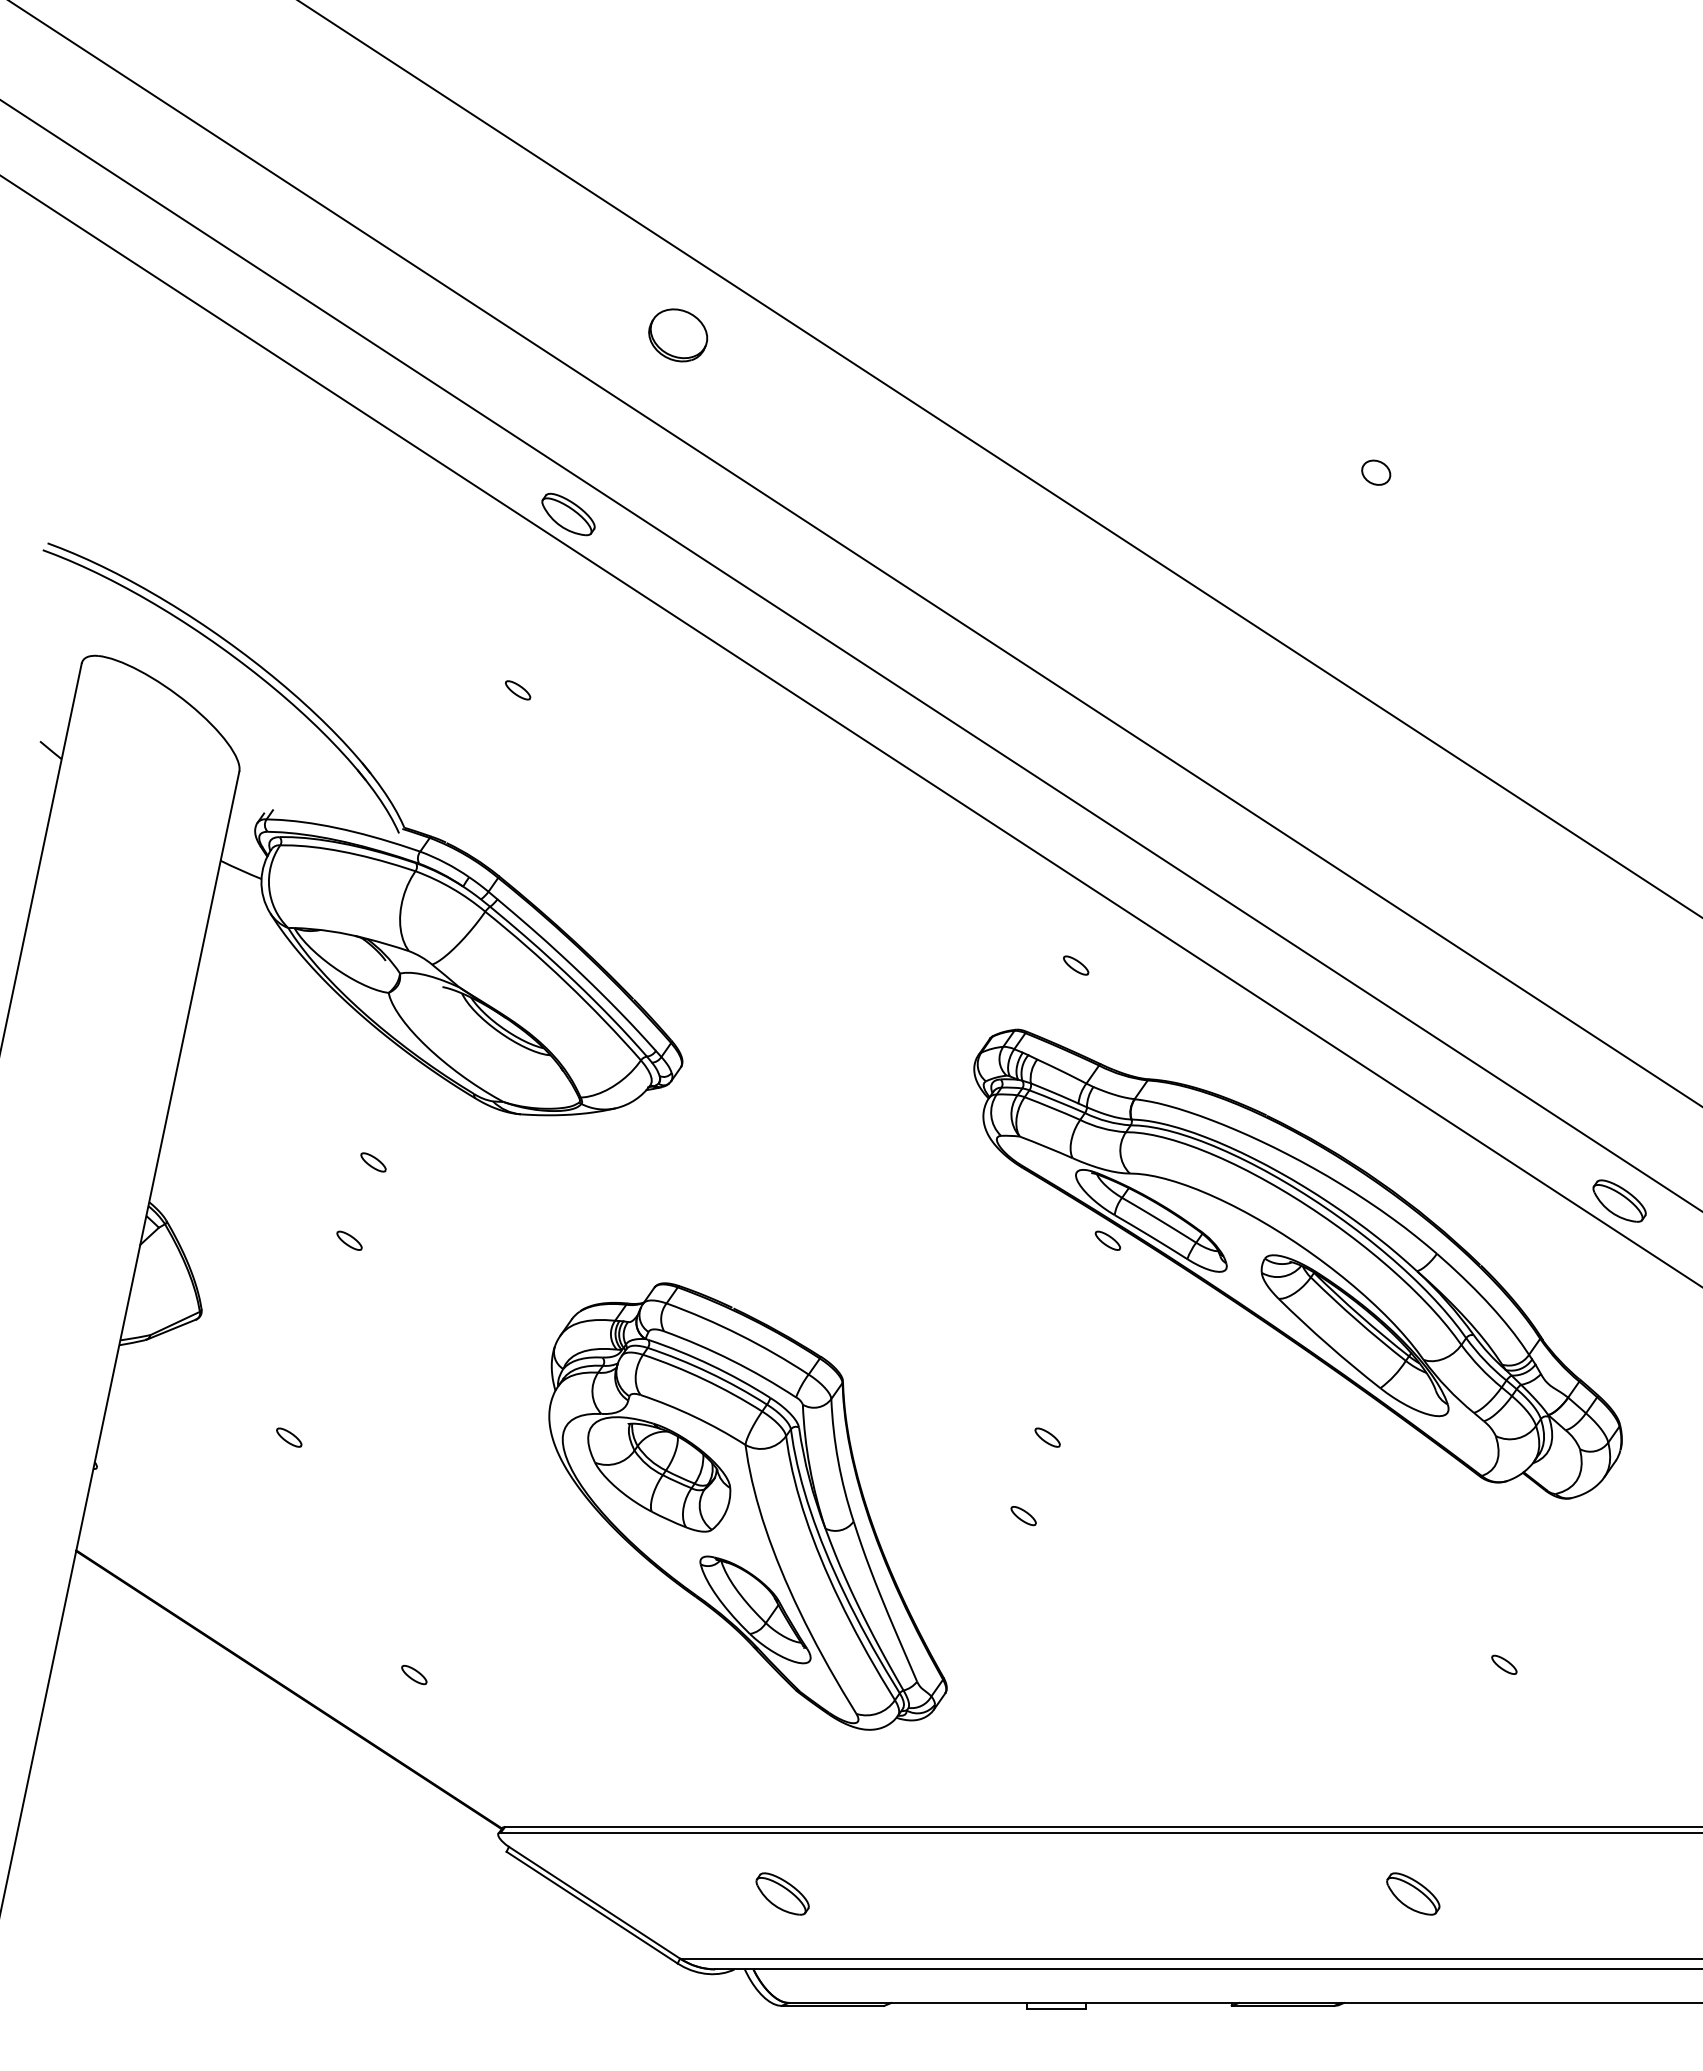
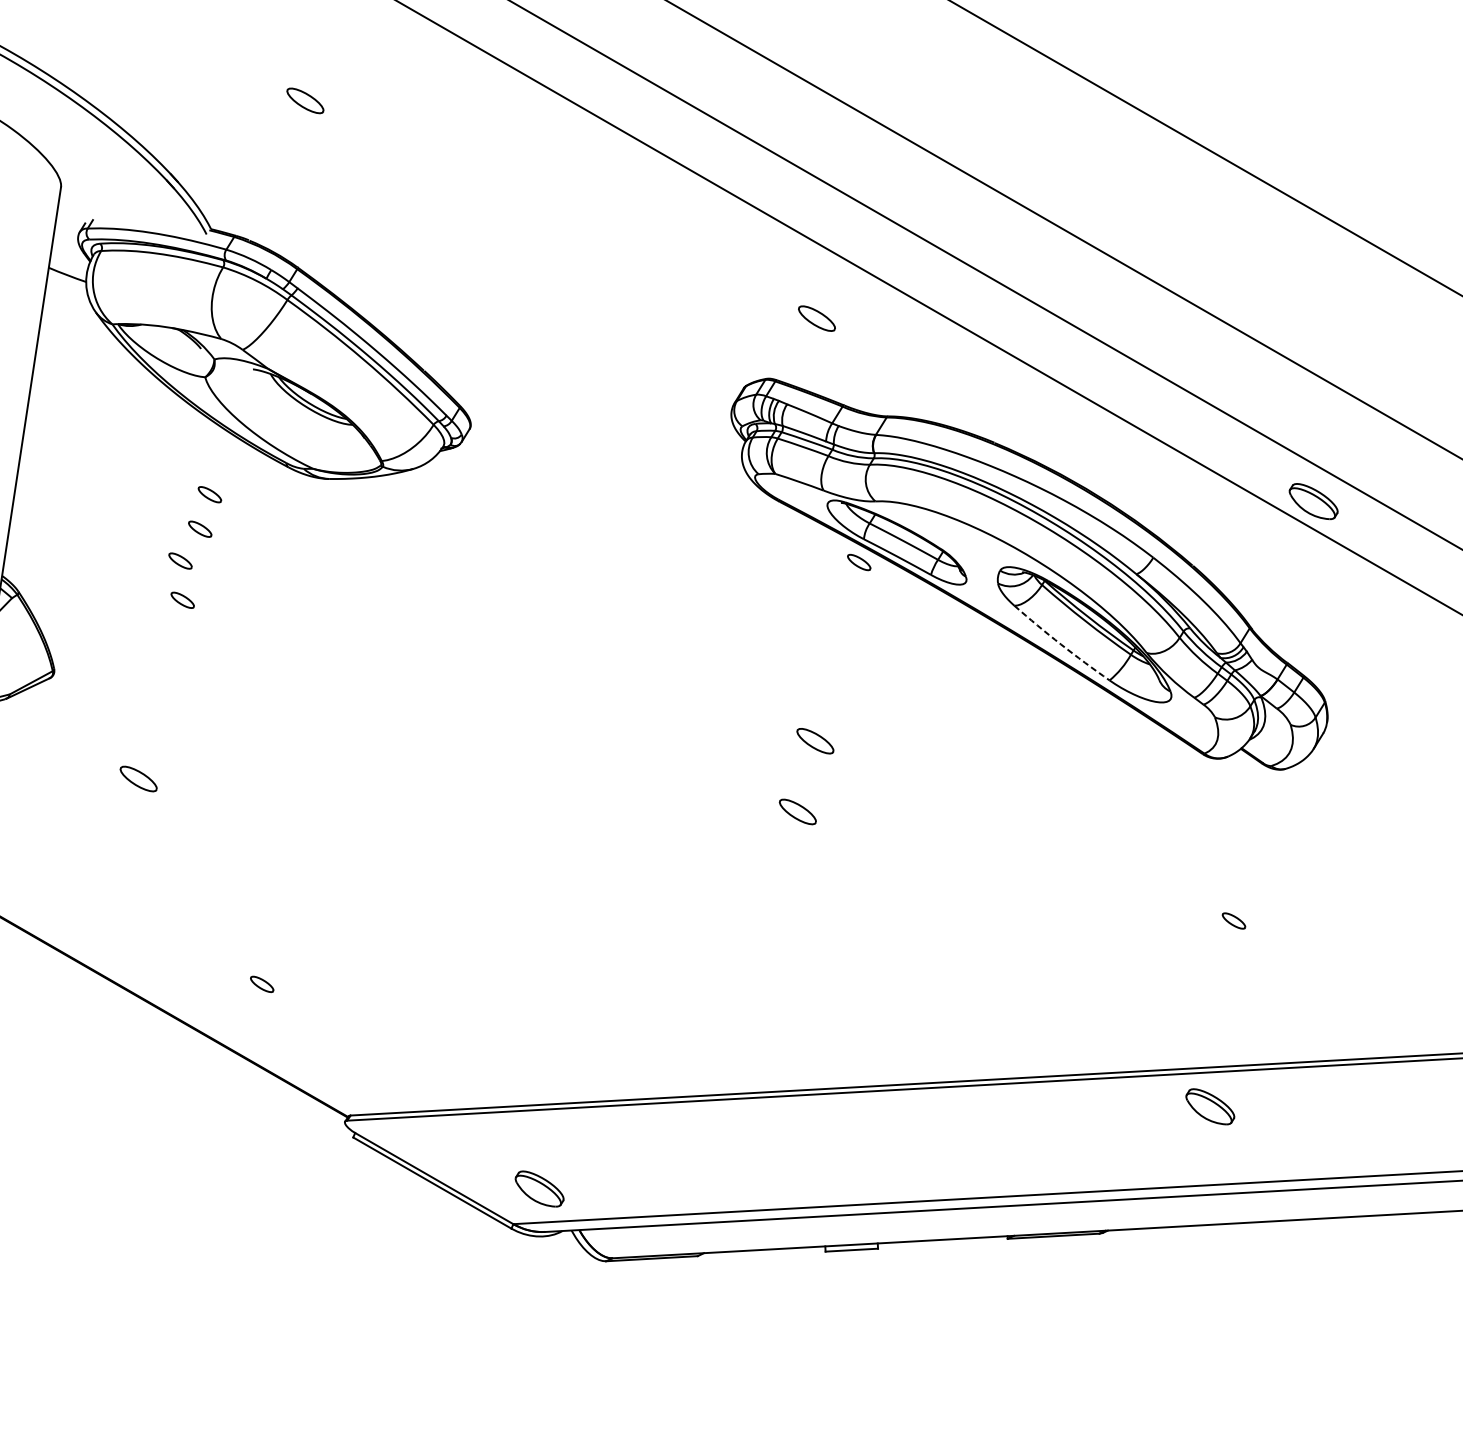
part: (518, 690) -> (305, 101), size x1.6
part: (1076, 965) -> (817, 318), size x1.6
part: (386, 1124) -> (209, 494), added
part: (349, 1196) -> (180, 560), added
arc: (1328, 1344) -> (1061, 644), solid -> dashed
part: (289, 1437) -> (138, 778), size x1.6
part: (1047, 1437) -> (815, 740), size x1.6
part: (747, 1506) -> (550, 817), removed
part: (1023, 1516) -> (797, 812), size x1.6
part: (782, 1893) -> (539, 1188), moved
part: (1413, 1893) -> (1210, 1106), moved

